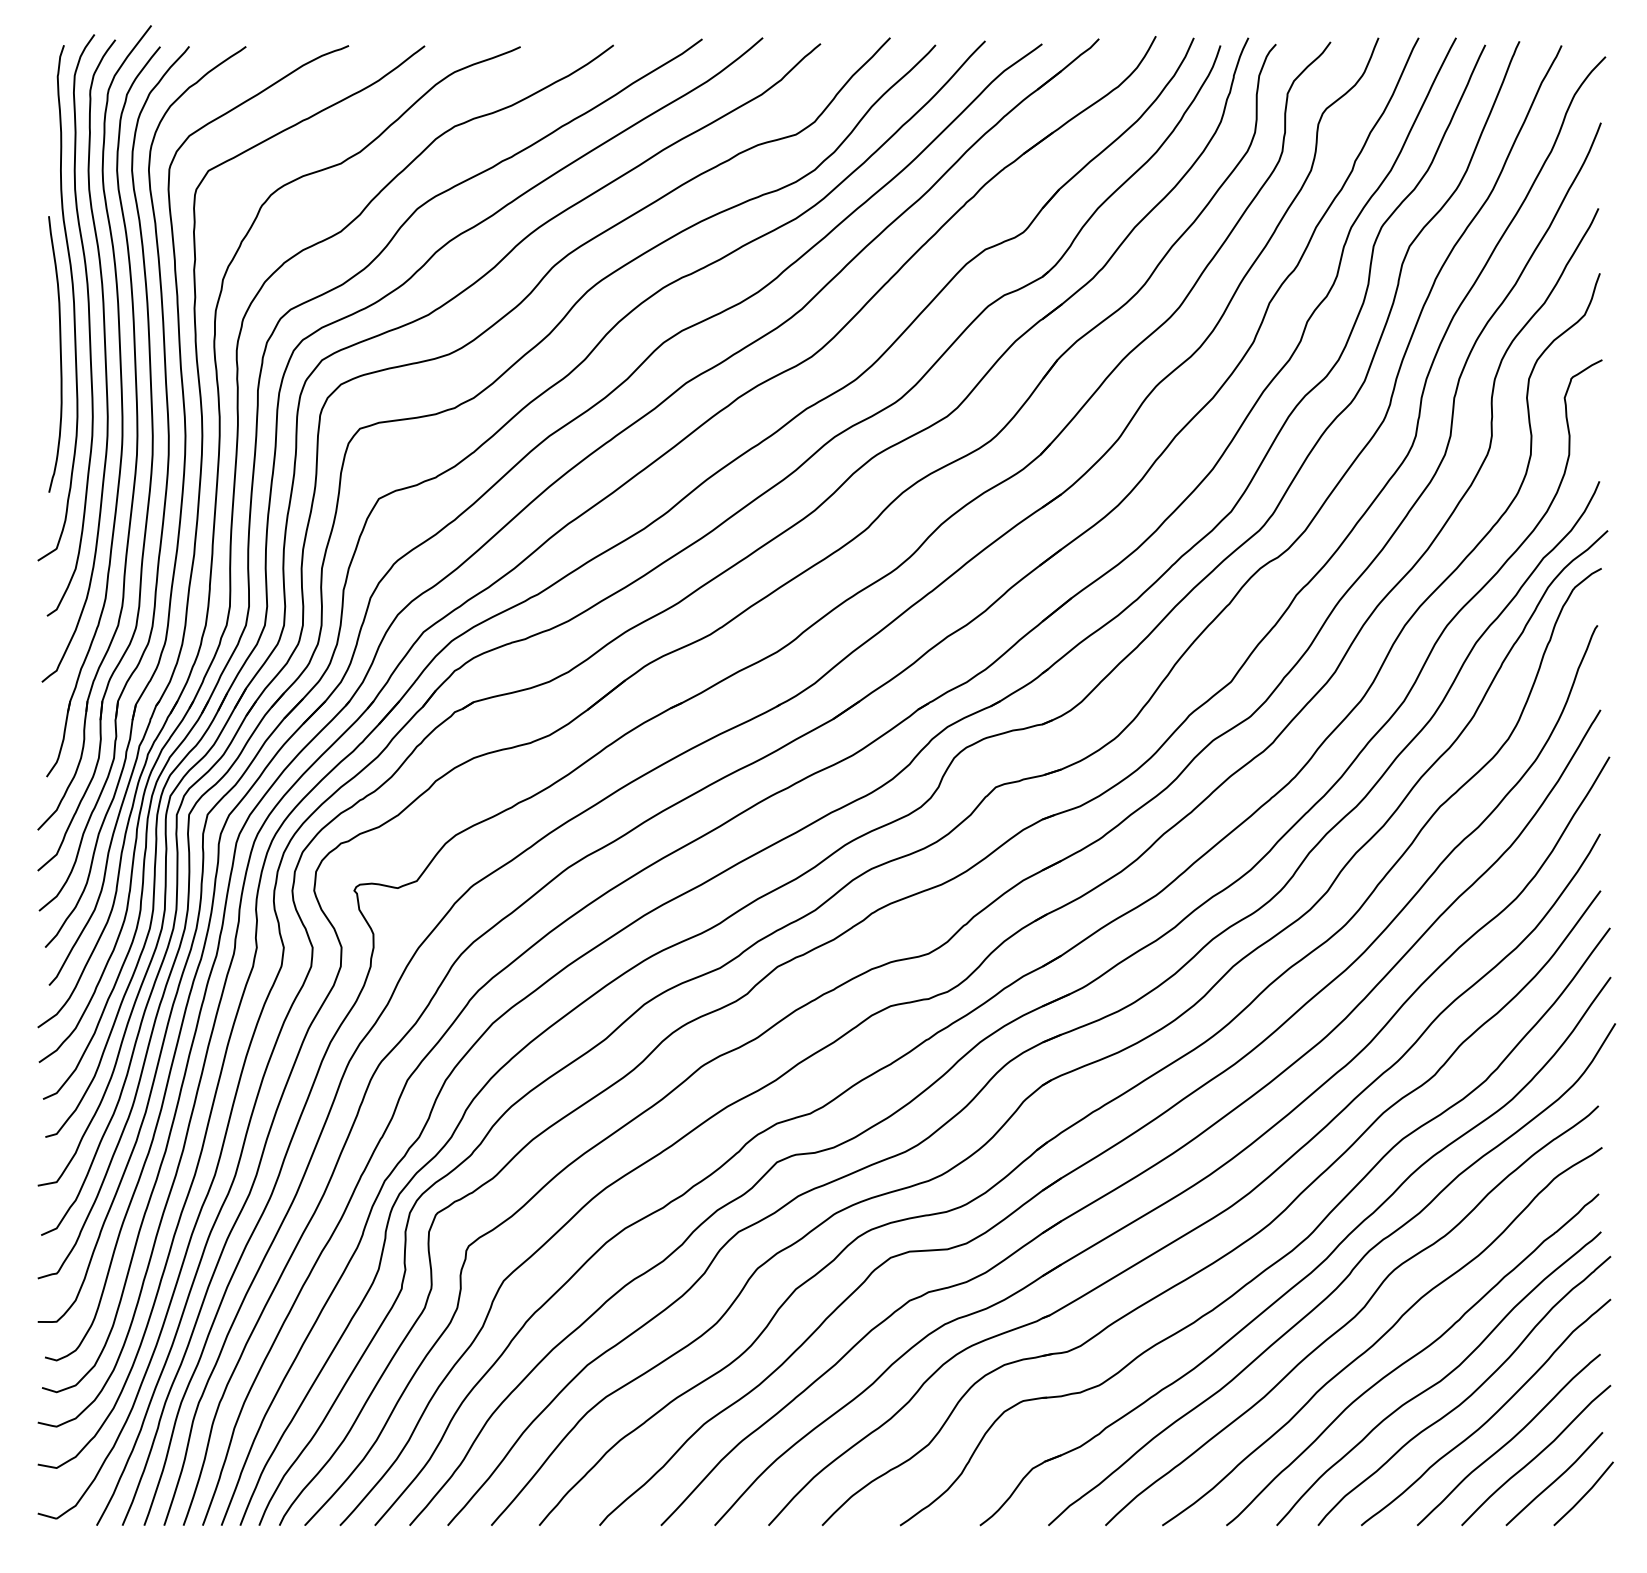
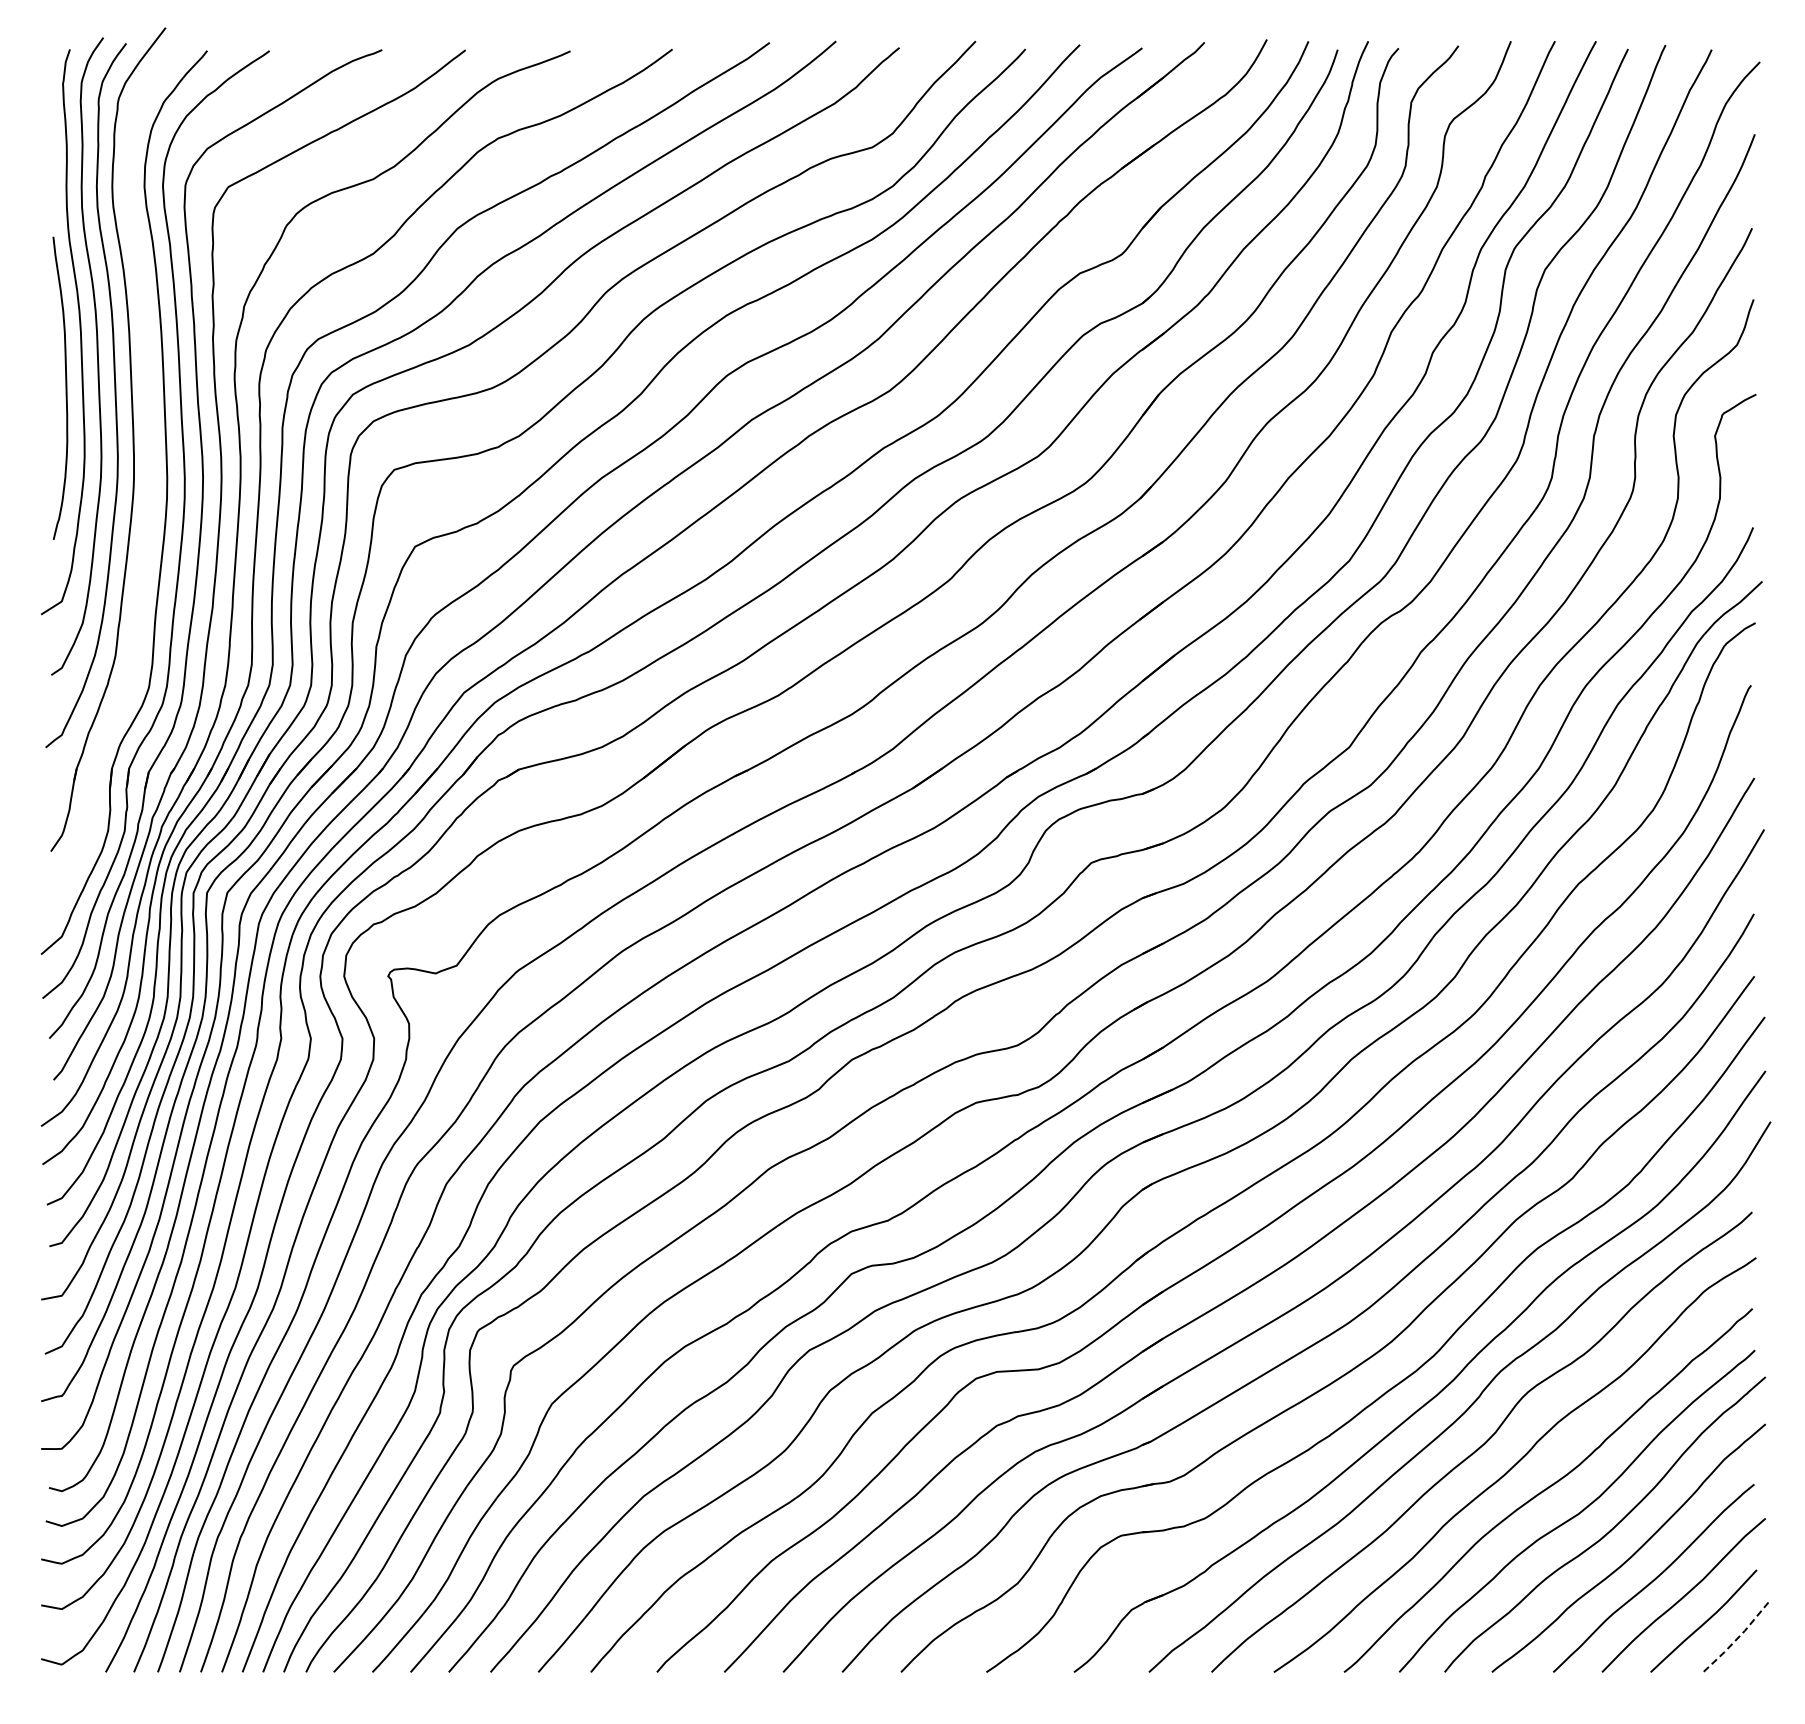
part: (136, 438) -> (149, 480), removed
line: (1584, 1495) -> (1736, 1639), solid -> dashed

